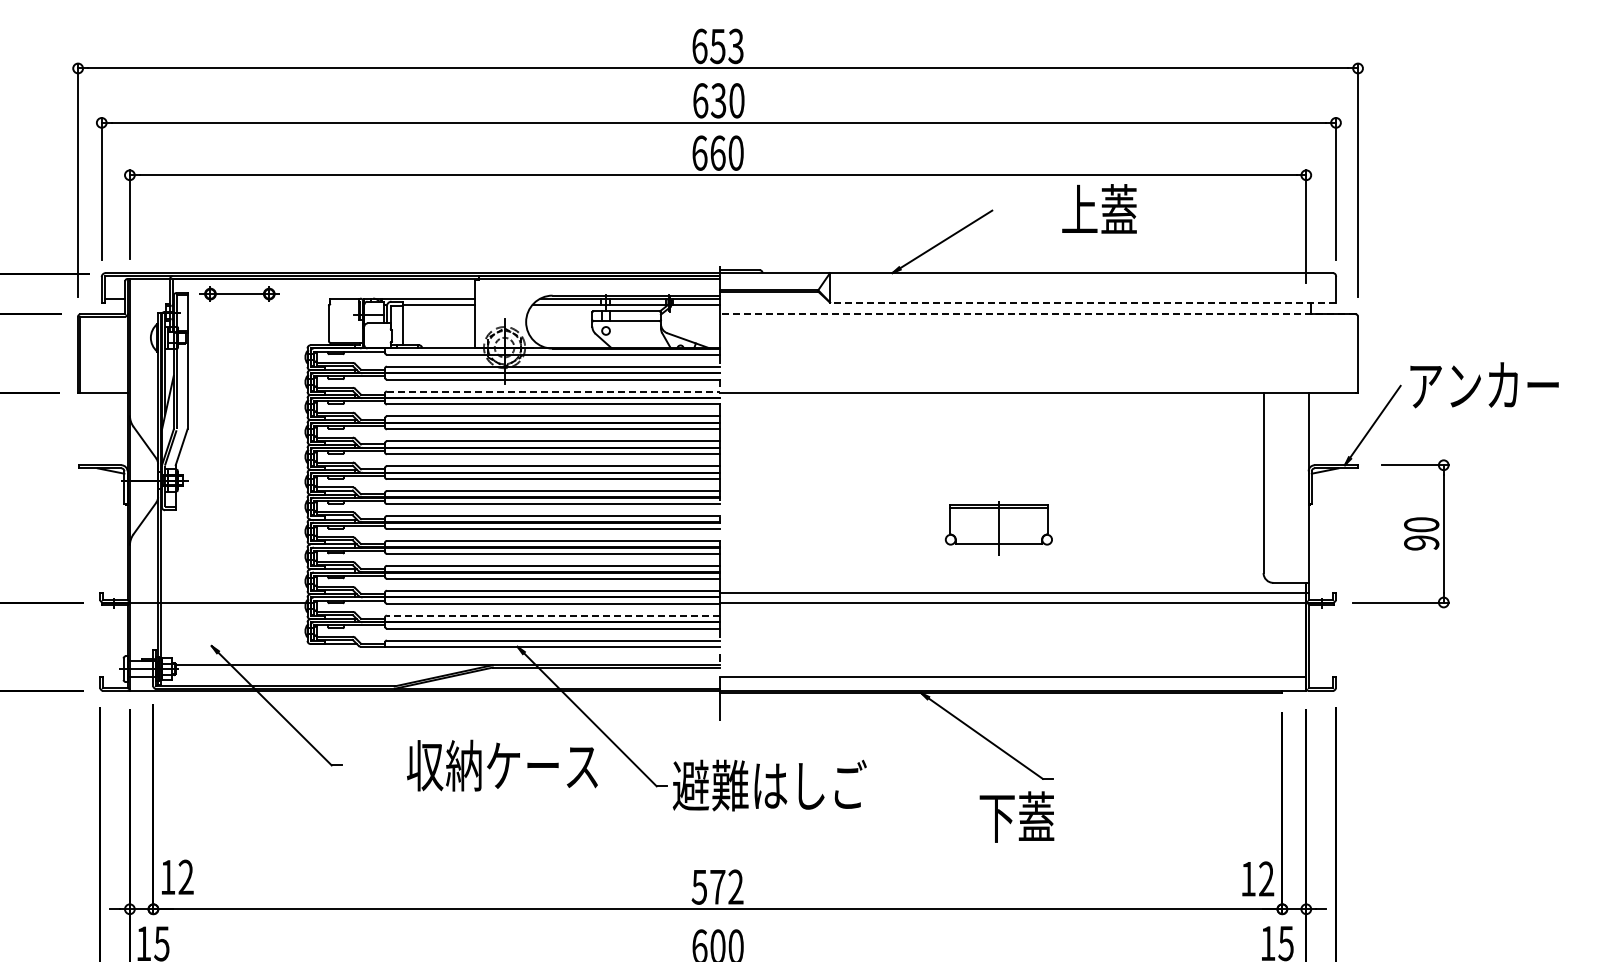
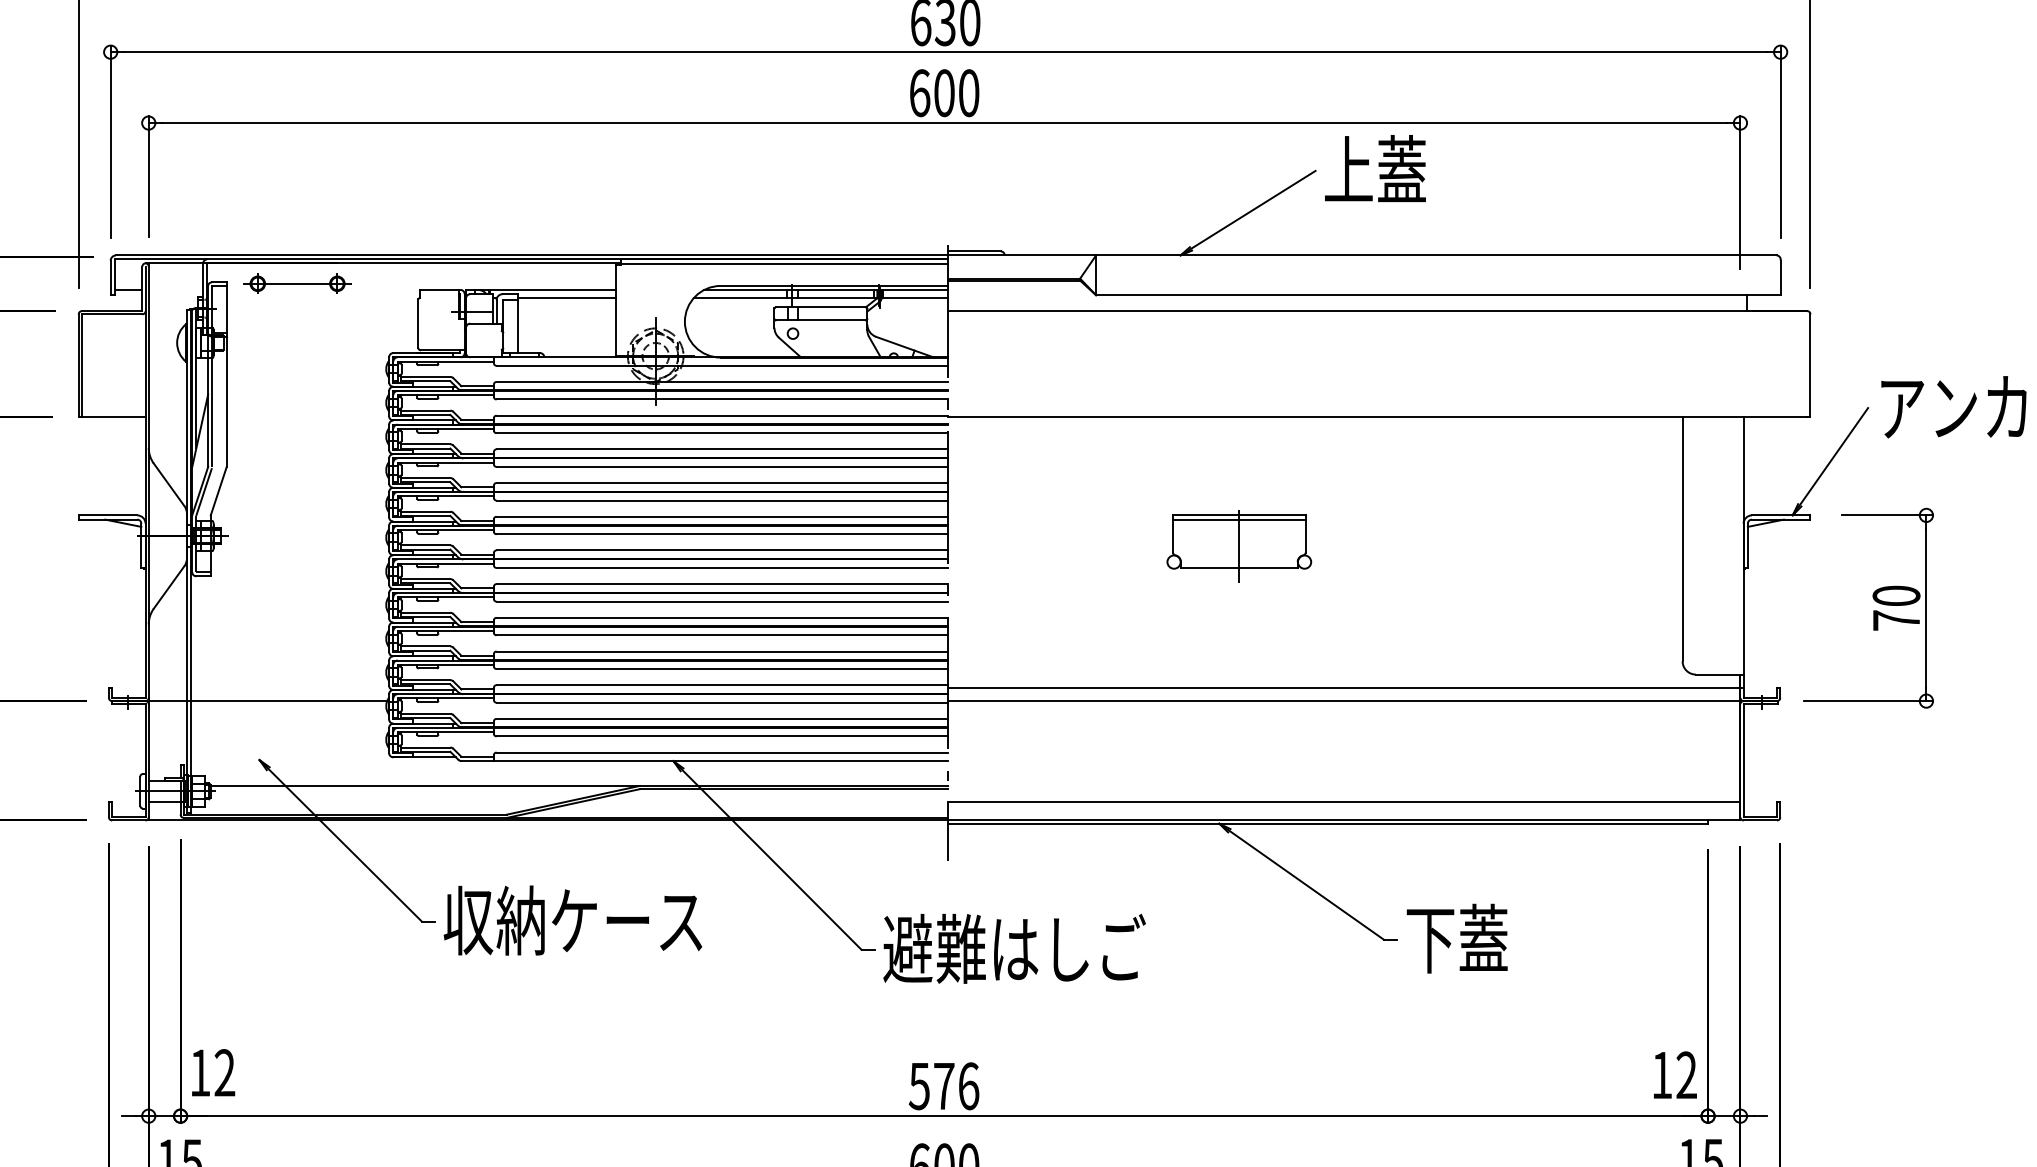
text: (717, 152) -> (943, 92), 660 -> 600
text: (1099, 208) -> (1375, 168), moved
line: (1083, 302) -> (1438, 295), dashed -> solid
line: (1037, 314) -> (1376, 311), dashed -> solid
line: (553, 391) -> (721, 415), dashed -> solid
part: (998, 528) -> (1238, 546), moved
text: (1421, 542) -> (1896, 619), 90 -> 70
line: (553, 615) -> (721, 718), dashed -> solid
text: (502, 765) -> (573, 920), moved
text: (1016, 816) -> (1456, 937), moved
text: (735, 886) -> (968, 1085), 572 -> 576

